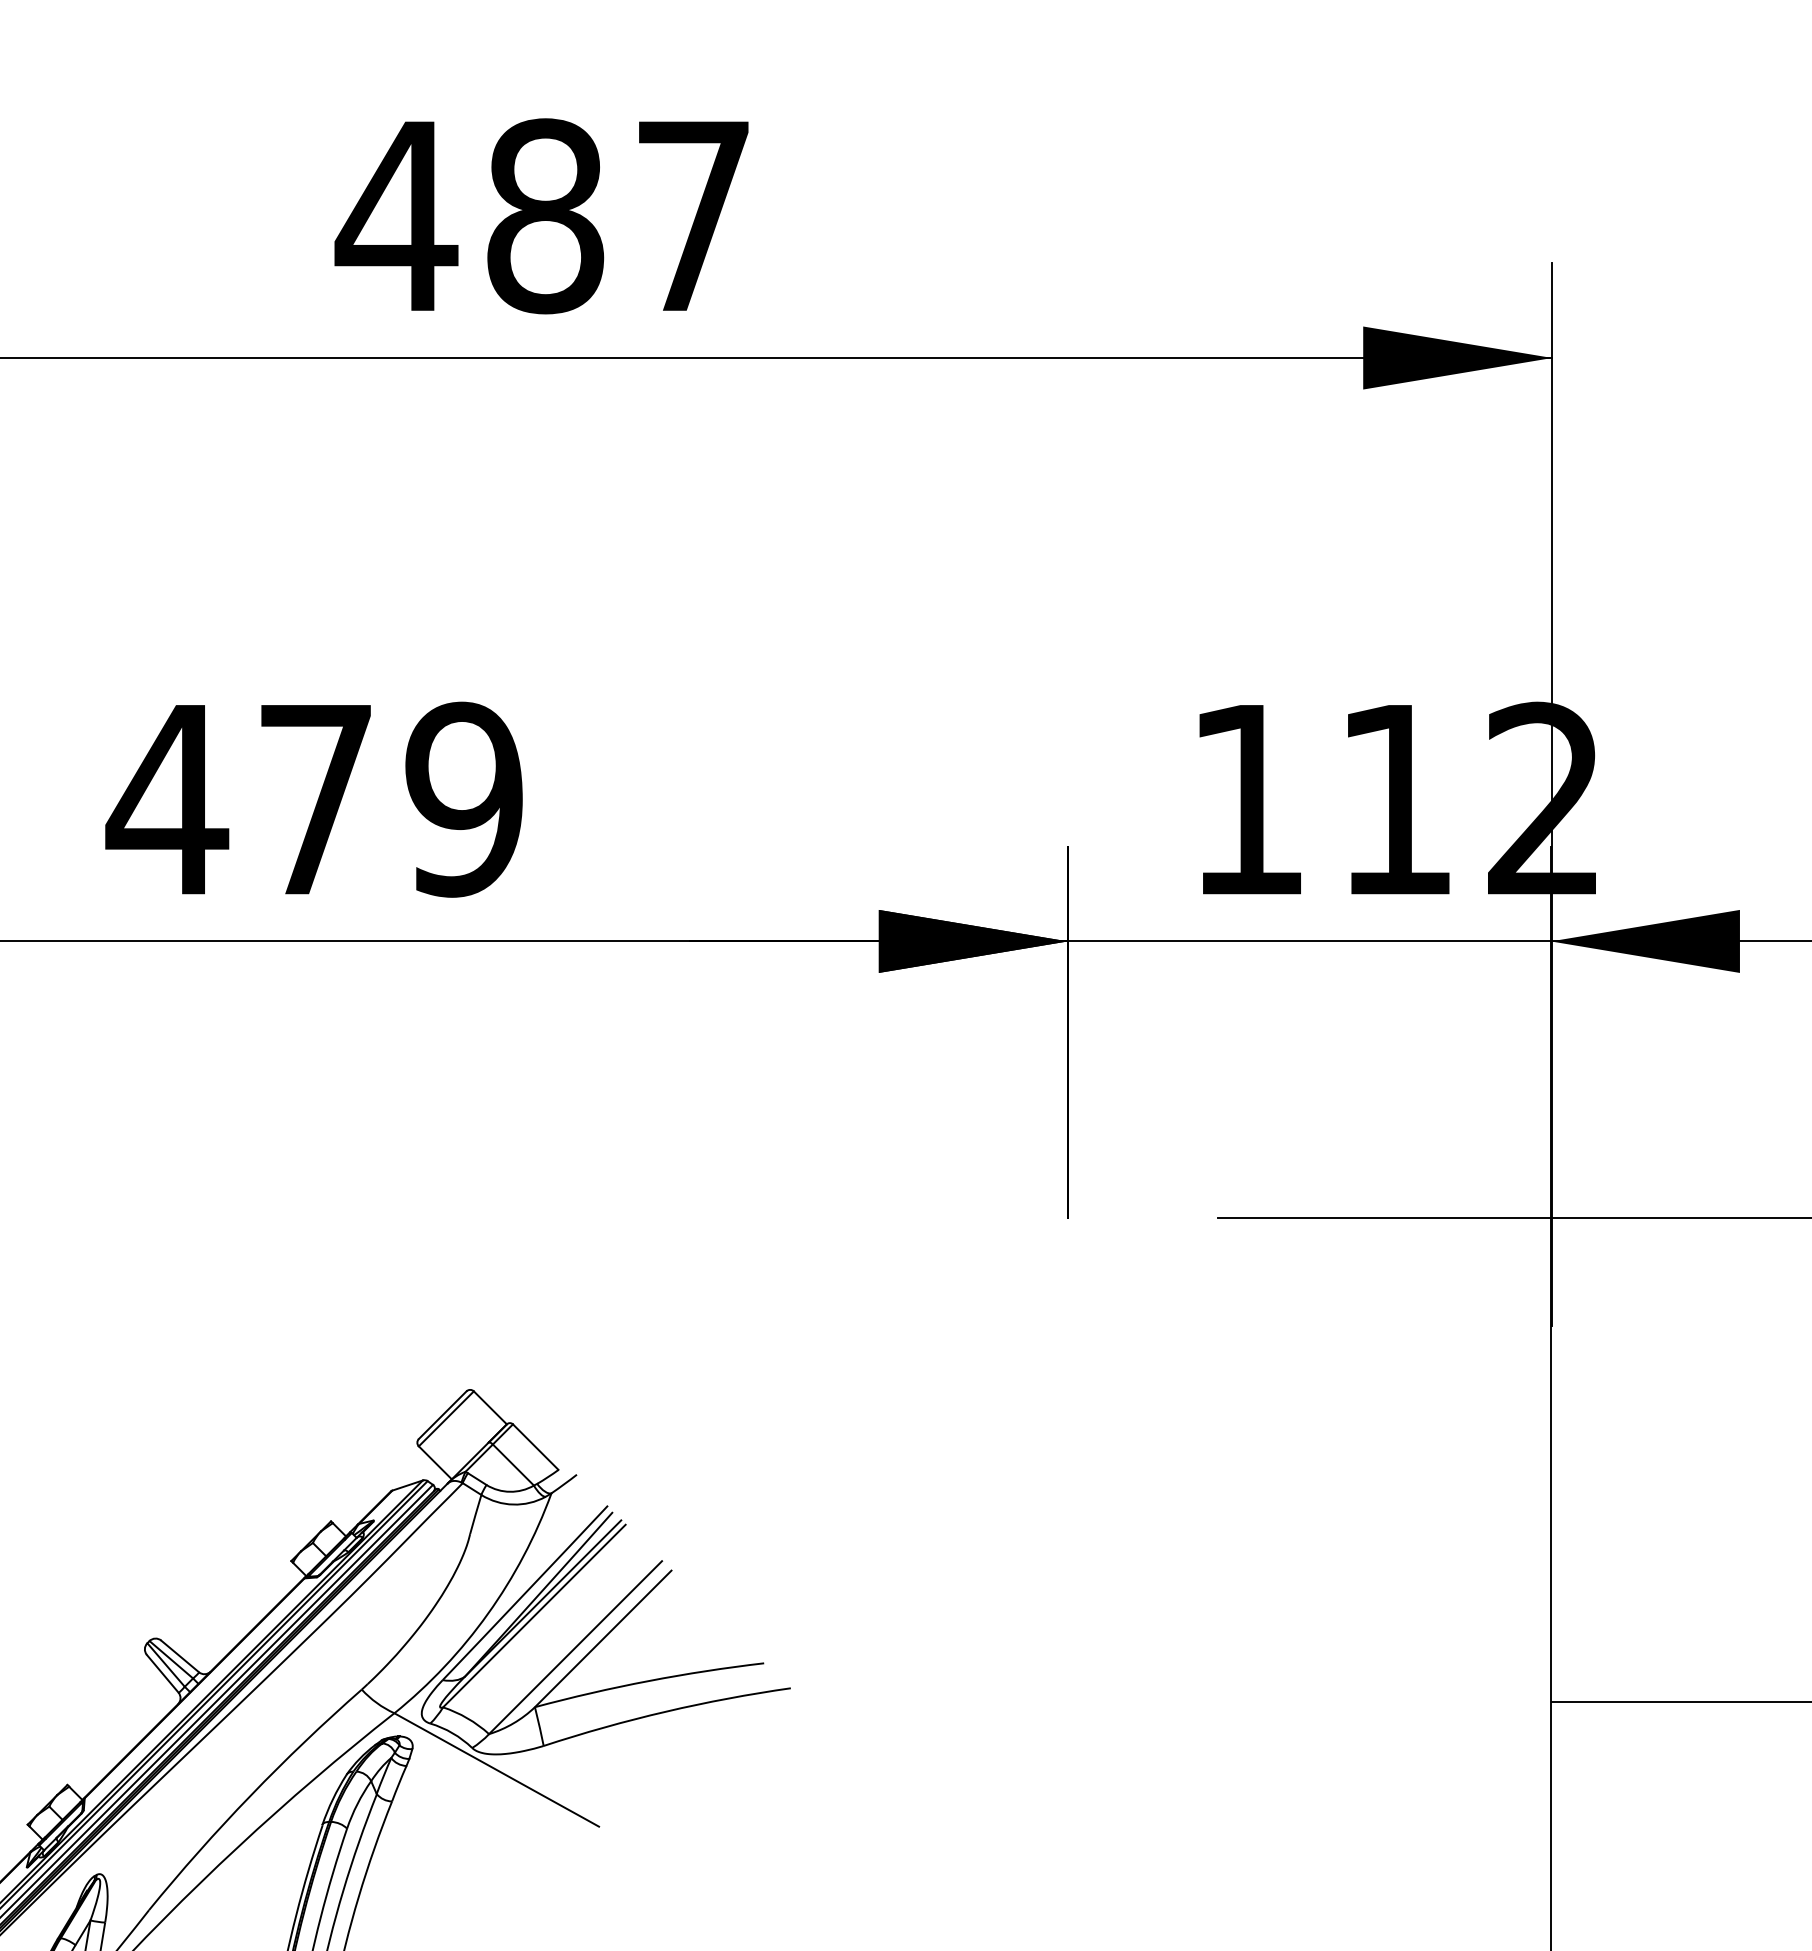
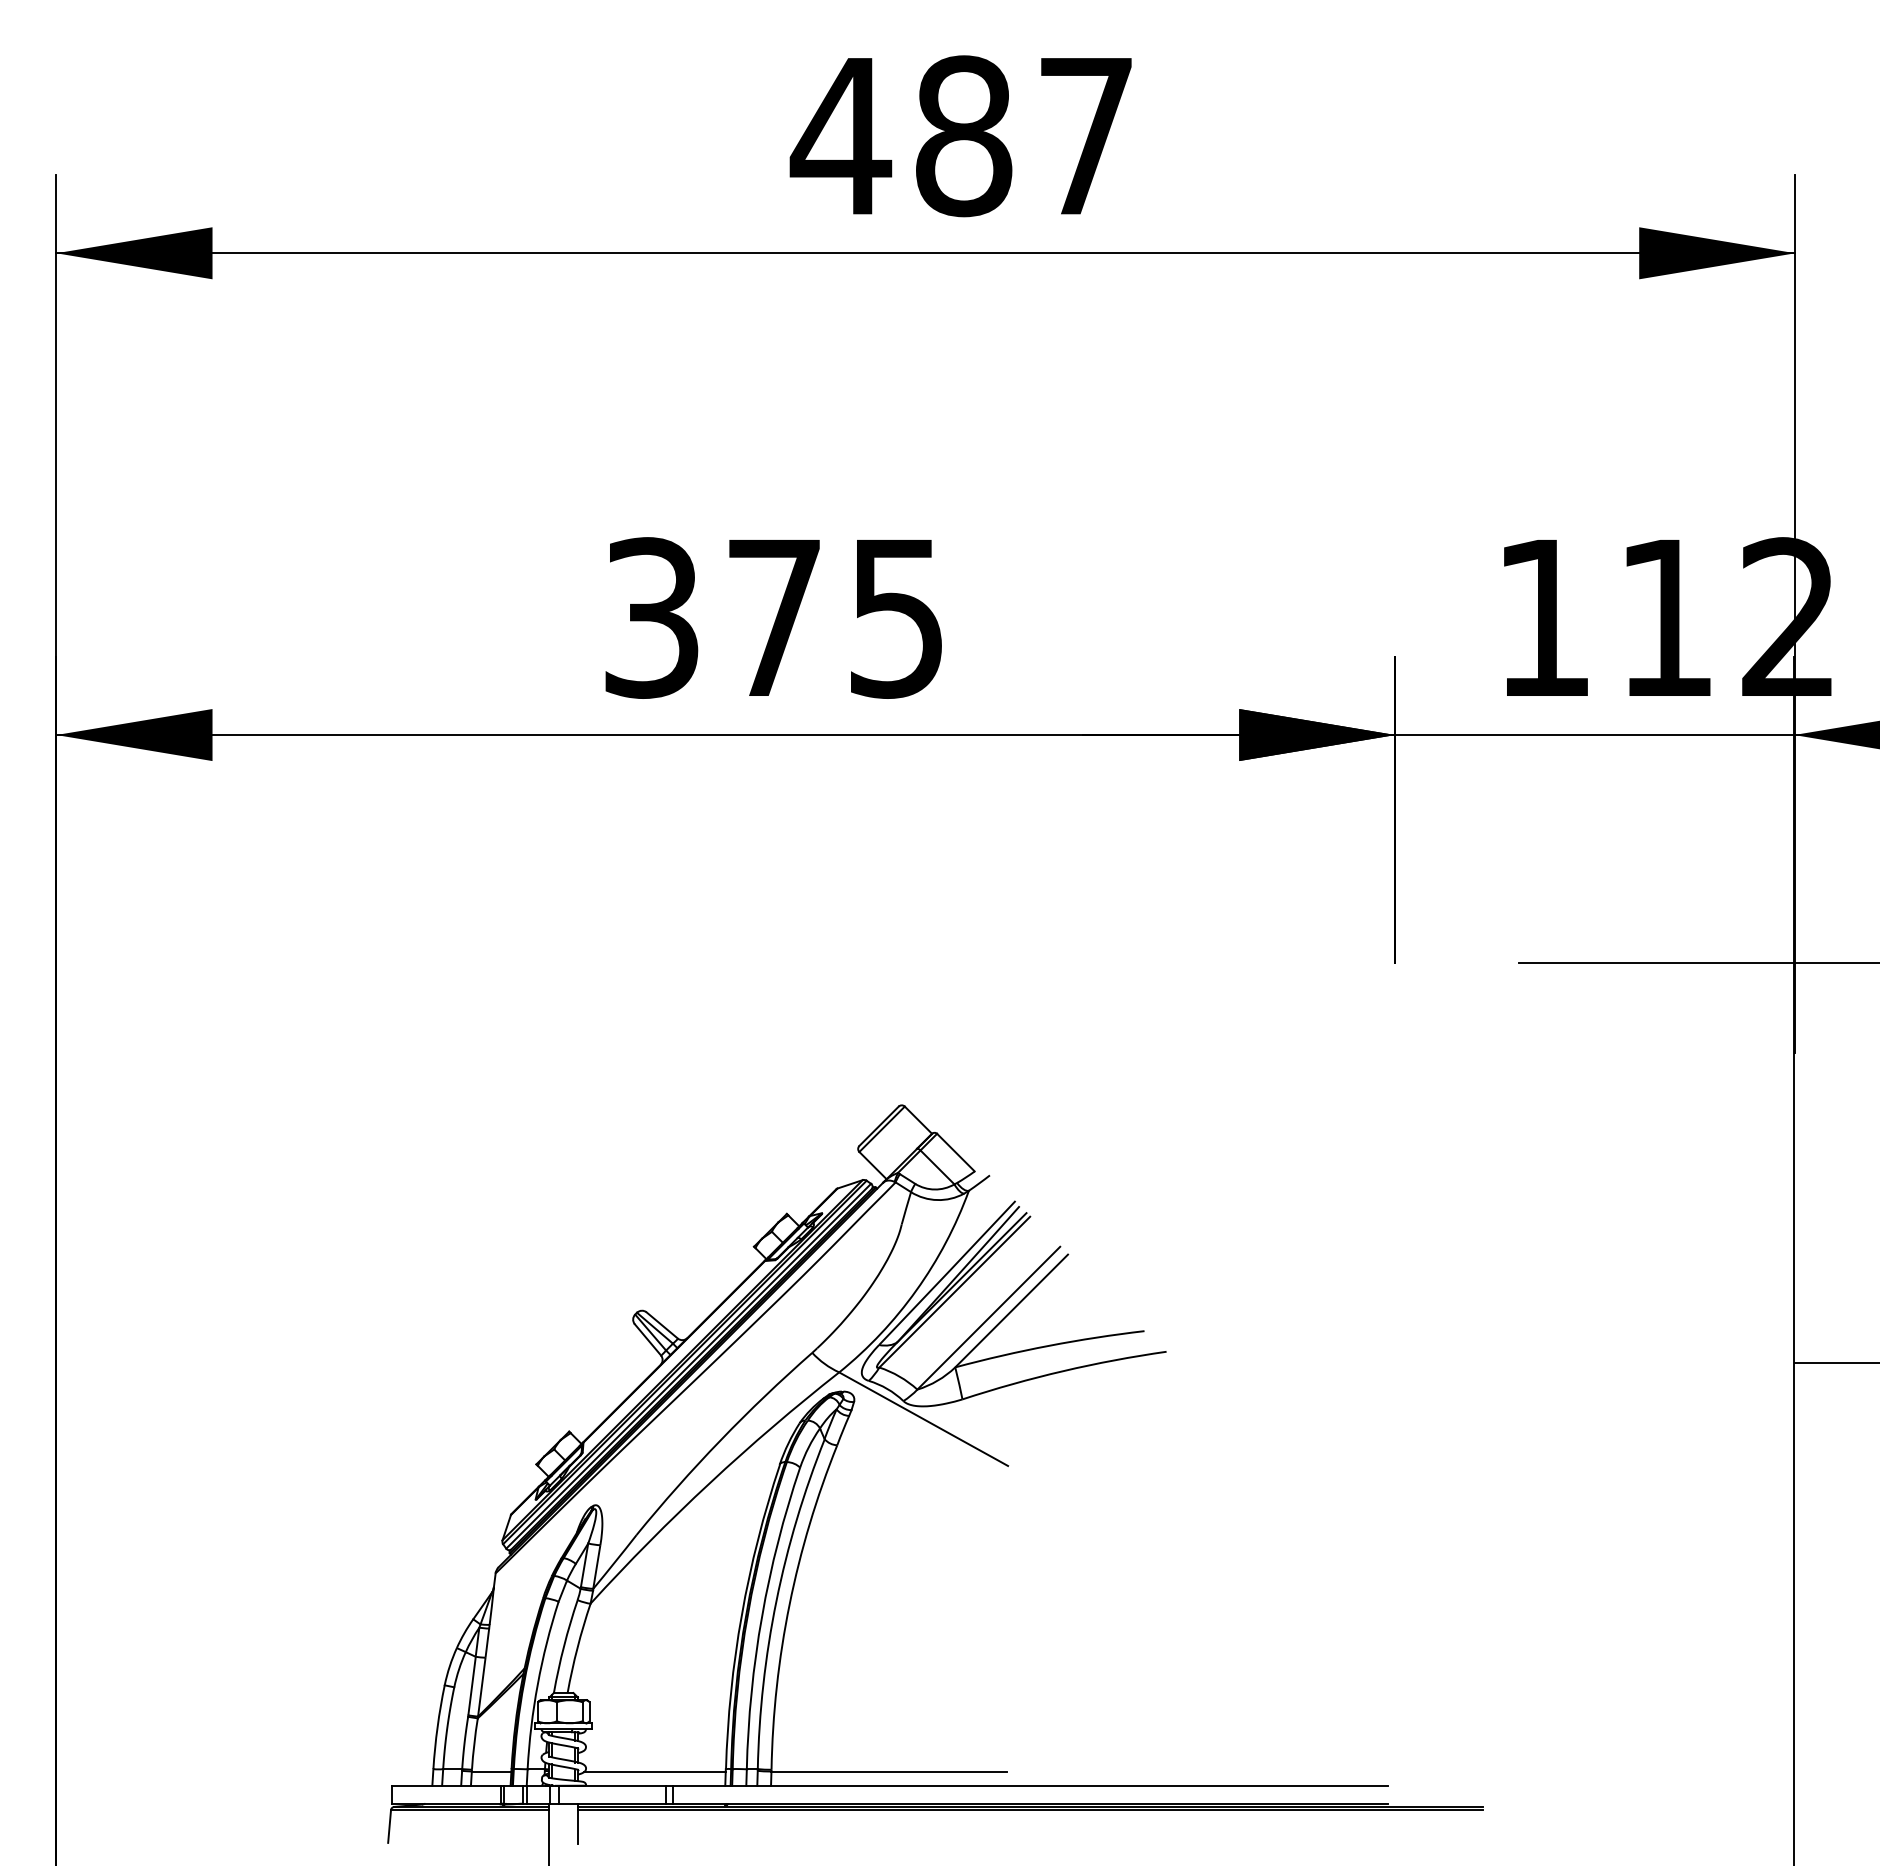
text: (313, 799) -> (772, 617), 479 -> 375

